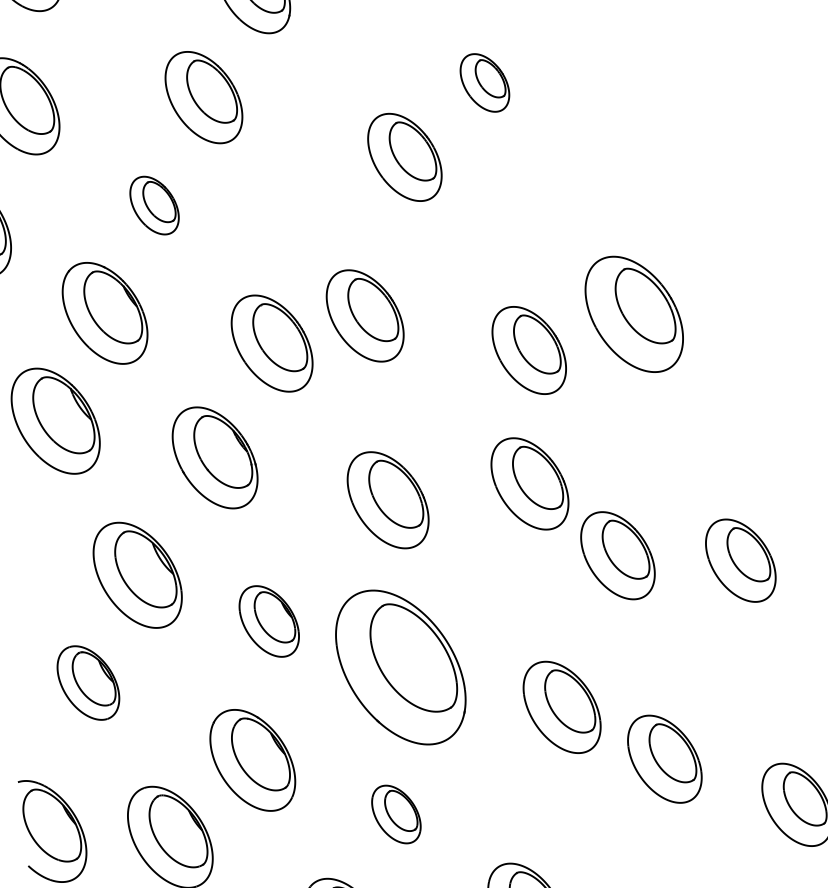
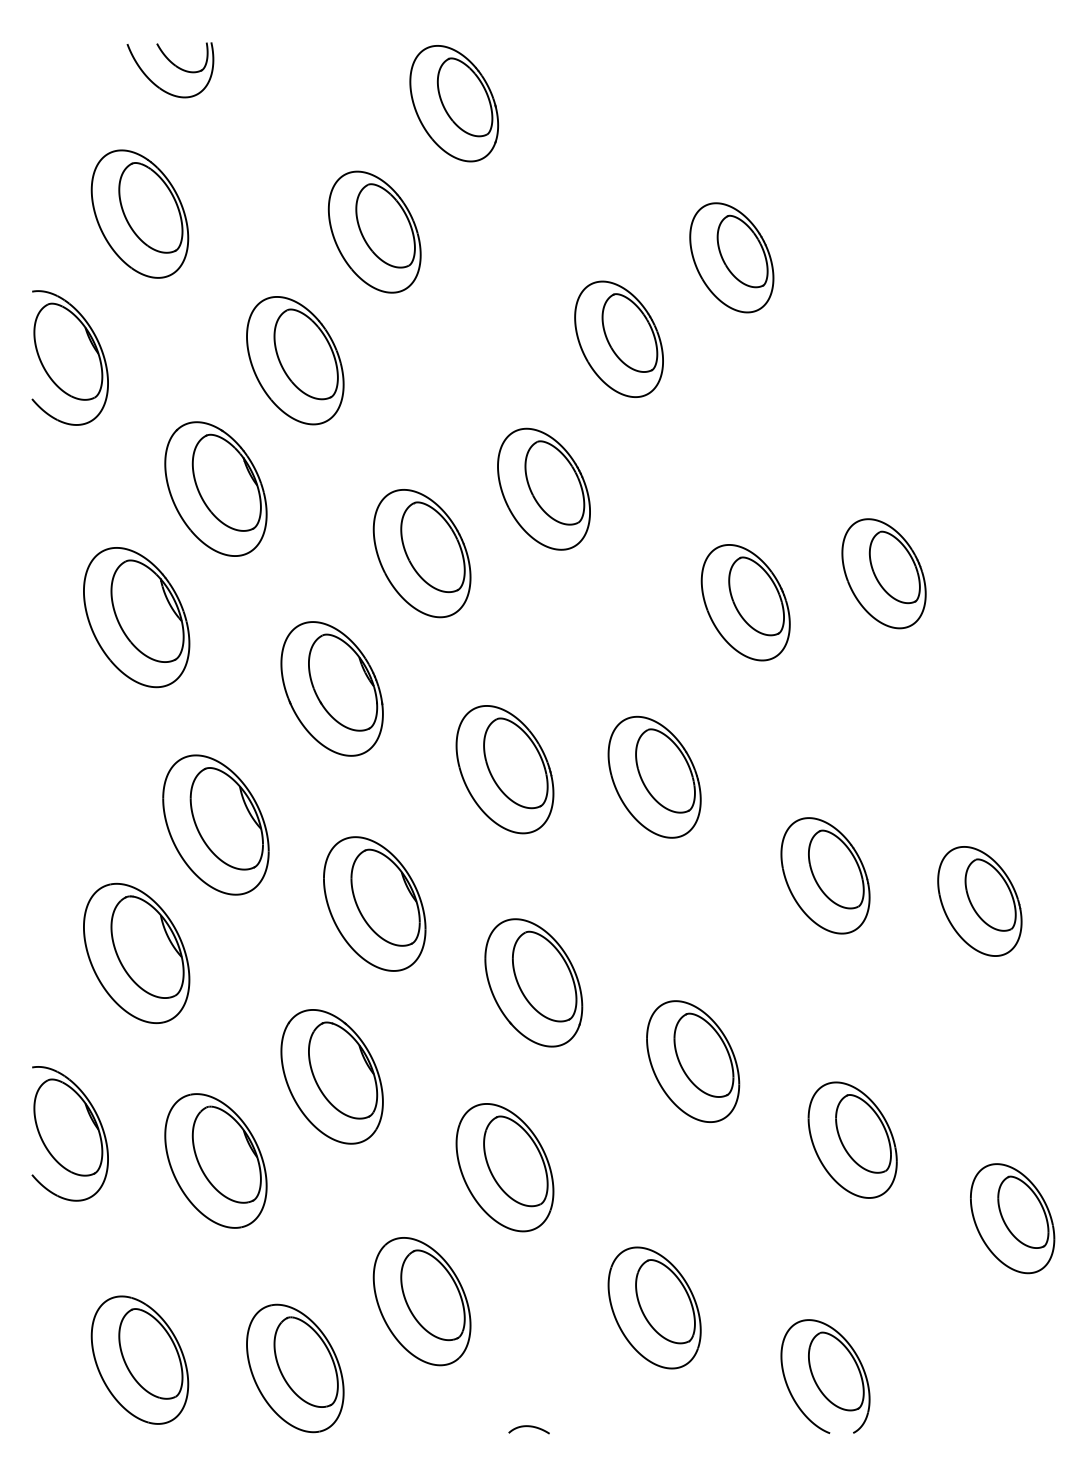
part: (484, 82) -> (731, 257), size x1.43
part: (154, 205) -> (295, 360), size x1.67
part: (633, 314) -> (883, 573), size x0.71
part: (364, 315) -> (543, 488), moved
part: (529, 483) -> (654, 776), moved
part: (387, 500) -> (504, 769), moved
part: (268, 621) -> (374, 903), size x1.43
part: (400, 667) -> (533, 982), size x0.62
part: (88, 682) -> (136, 952), size x1.43
part: (562, 707) -> (693, 1061), moved
part: (395, 814) -> (504, 1167), size x1.67

